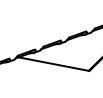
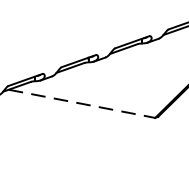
line: (53, 64) -> (81, 104), solid -> dashed

